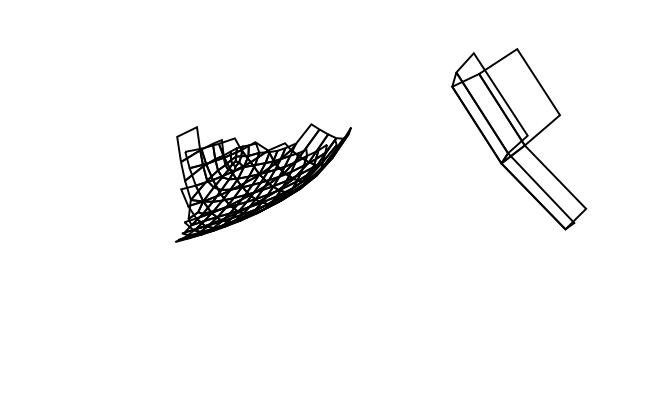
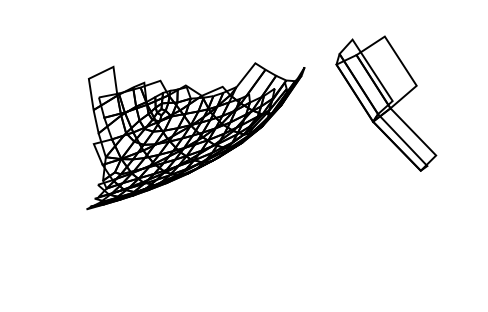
part: (262, 183) -> (195, 136), size x1.67

